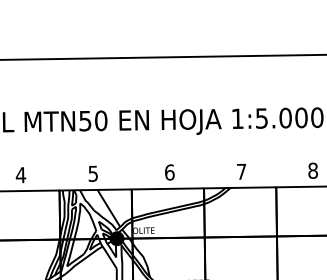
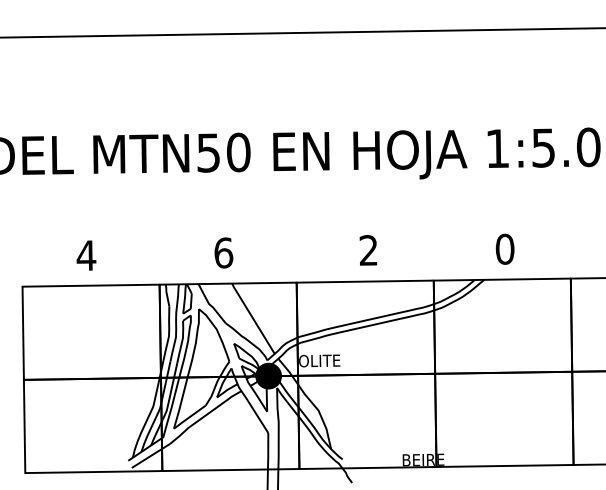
text: (241, 171) -> (504, 248), 7 -> 0
text: (169, 172) -> (368, 250), 6 -> 2
text: (93, 173) -> (224, 252), 5 -> 6

